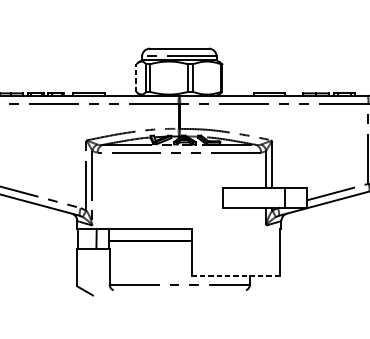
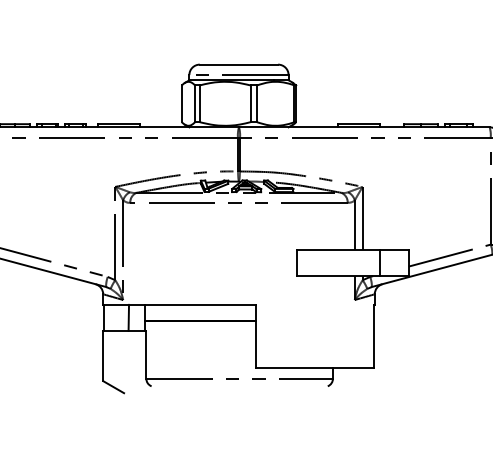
line: (136, 77) -> (181, 103), dashed -> solid
line: (236, 276) -> (314, 367), dashed -> solid

